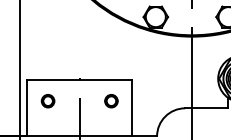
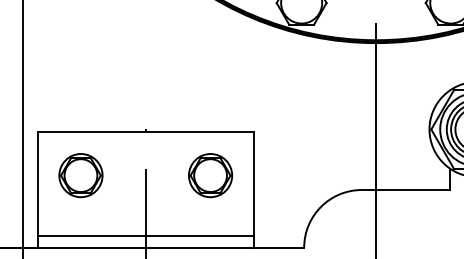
part: (47, 100) -> (79, 173), size x1.67
part: (111, 100) -> (210, 173), size x1.67
line: (79, 130) -> (145, 235), added

